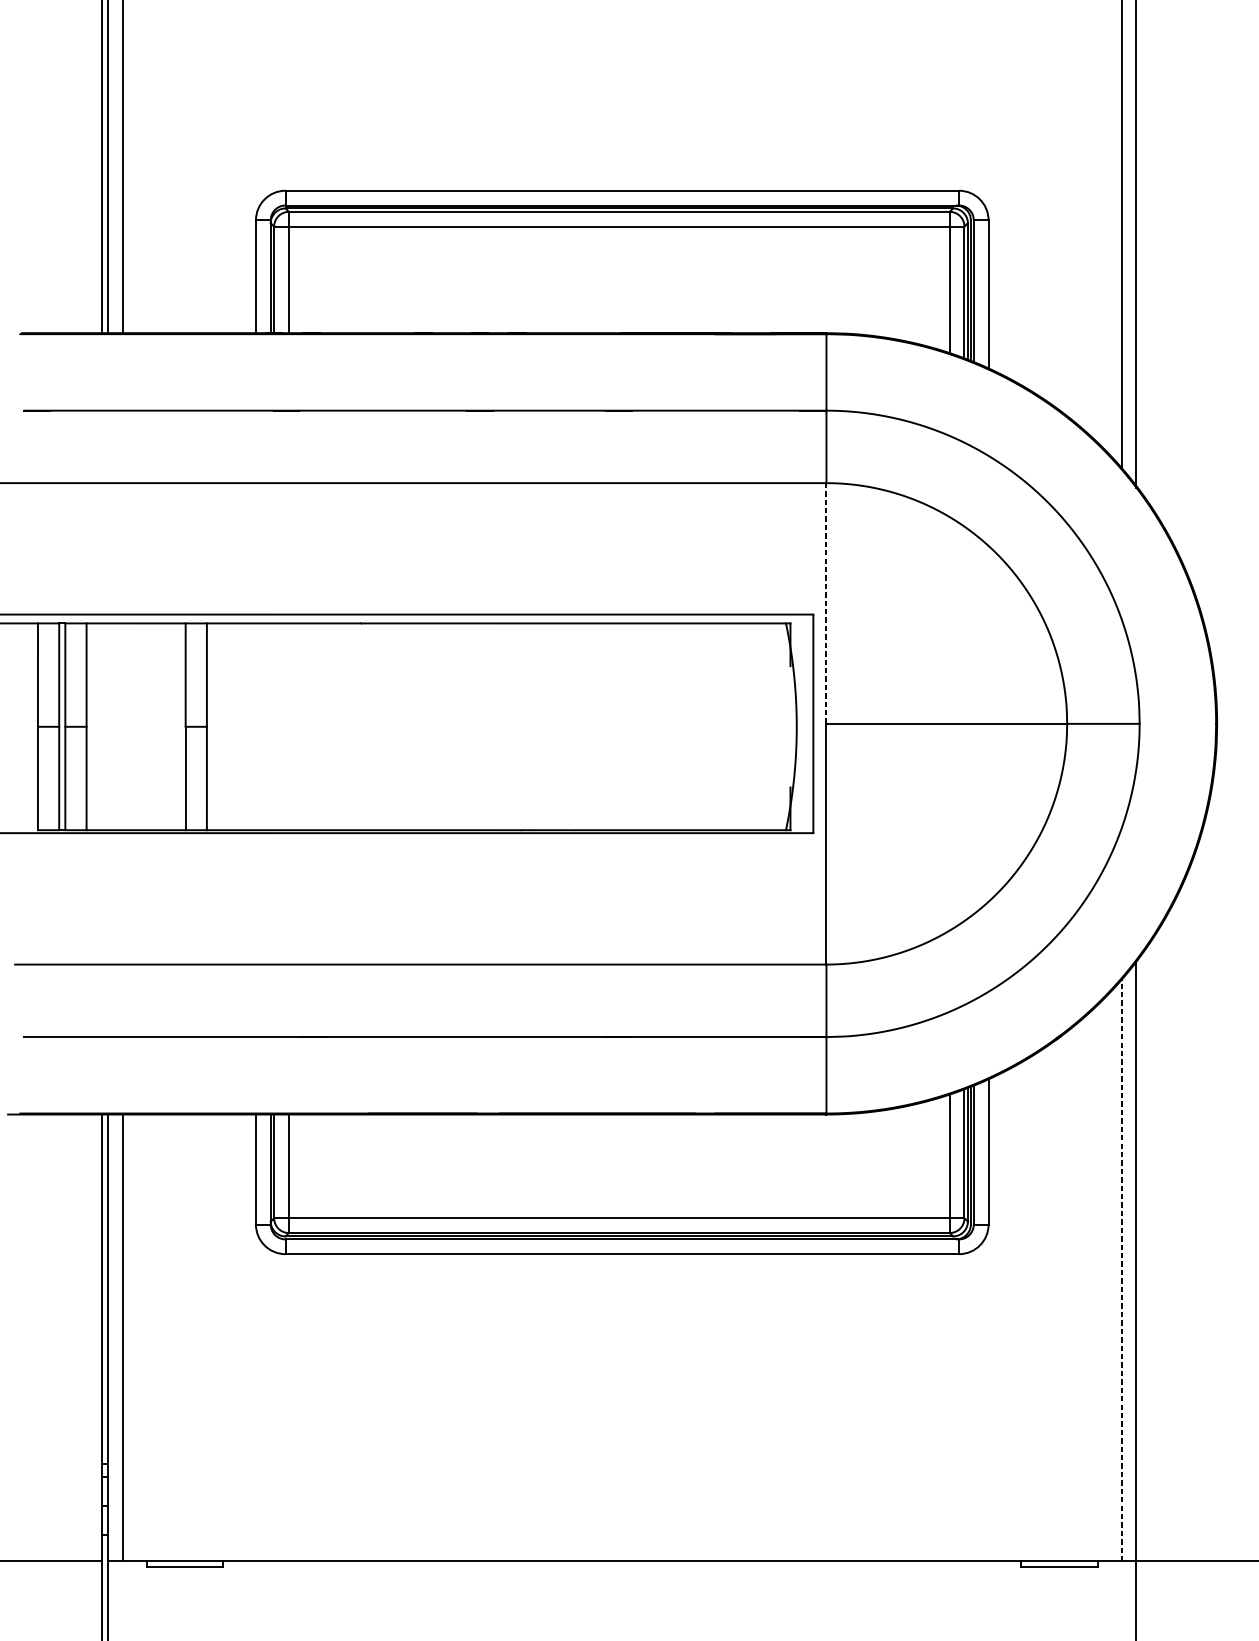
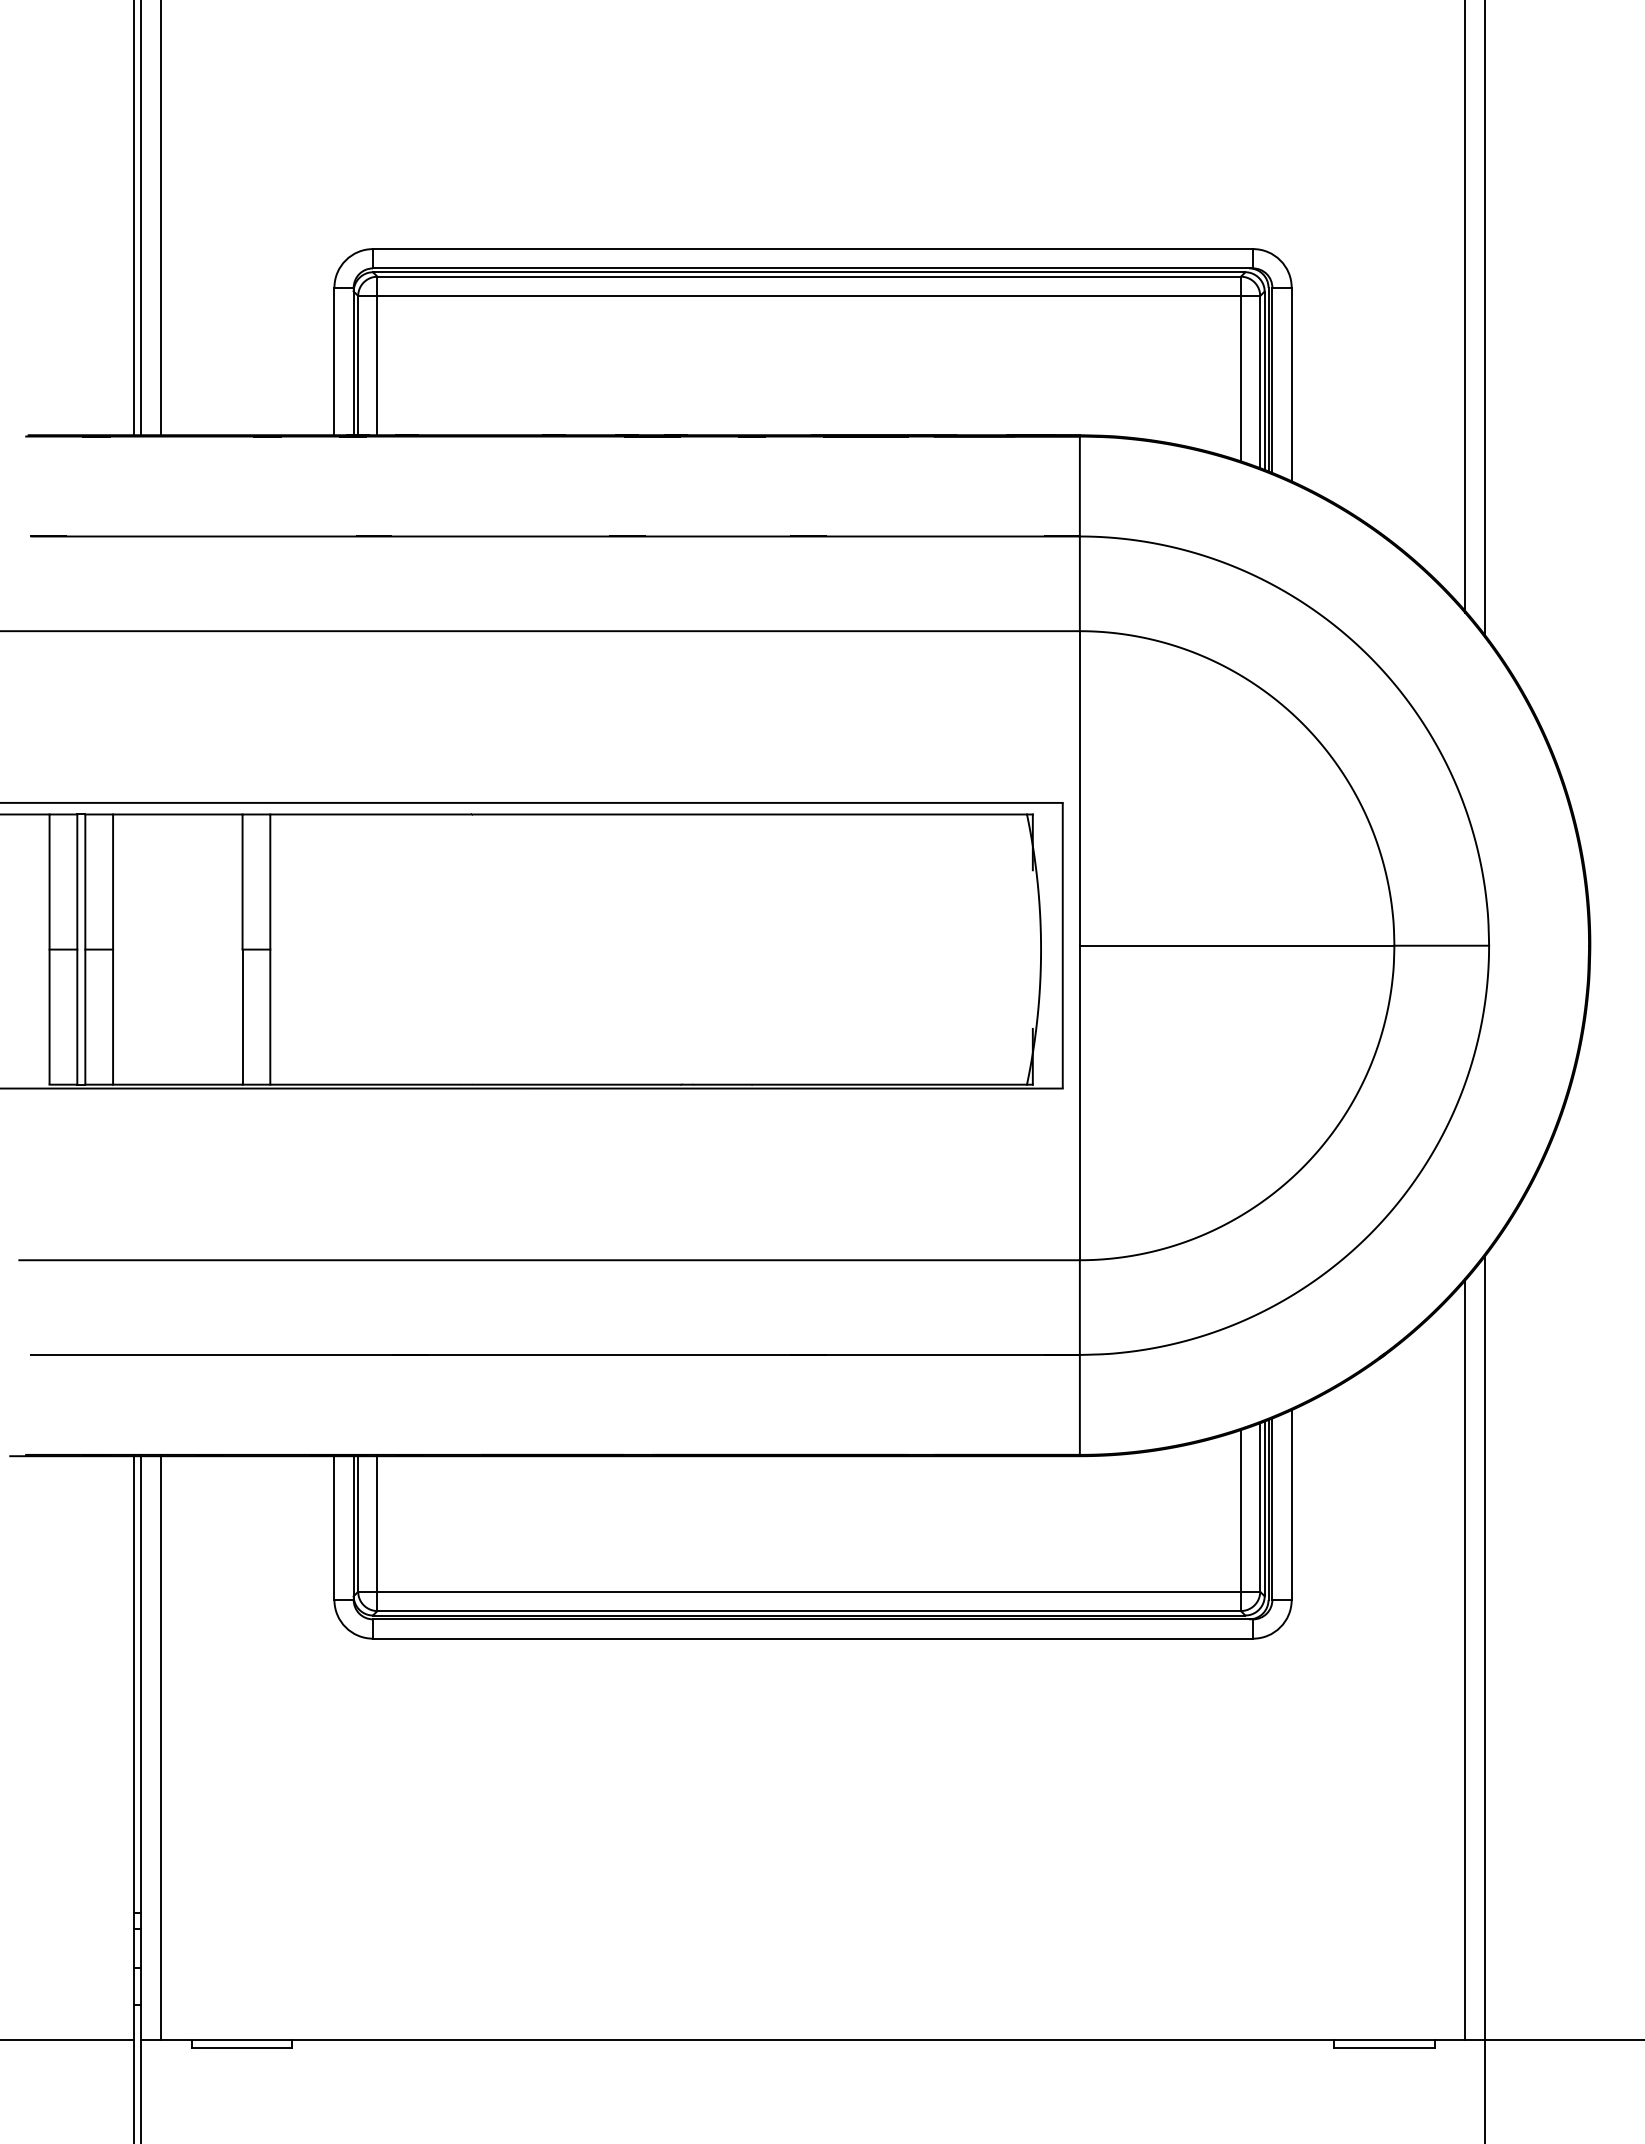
line: (826, 602) -> (1079, 787), dashed -> solid
line: (1121, 1270) -> (1465, 1659), dashed -> solid

